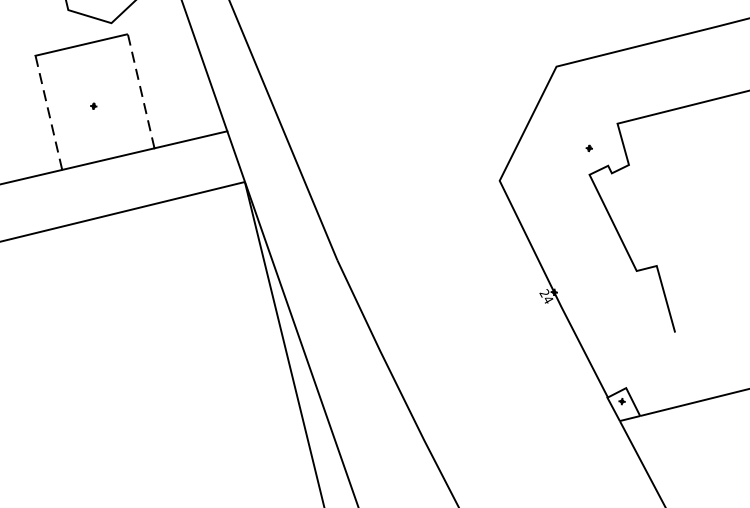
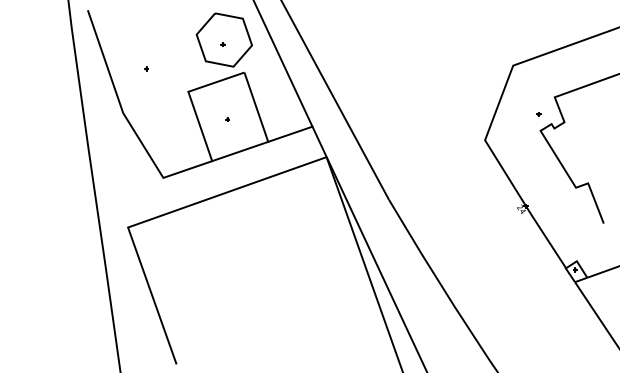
line: (141, 91) -> (256, 107), dashed -> solid
line: (49, 112) -> (200, 126), dashed -> solid

